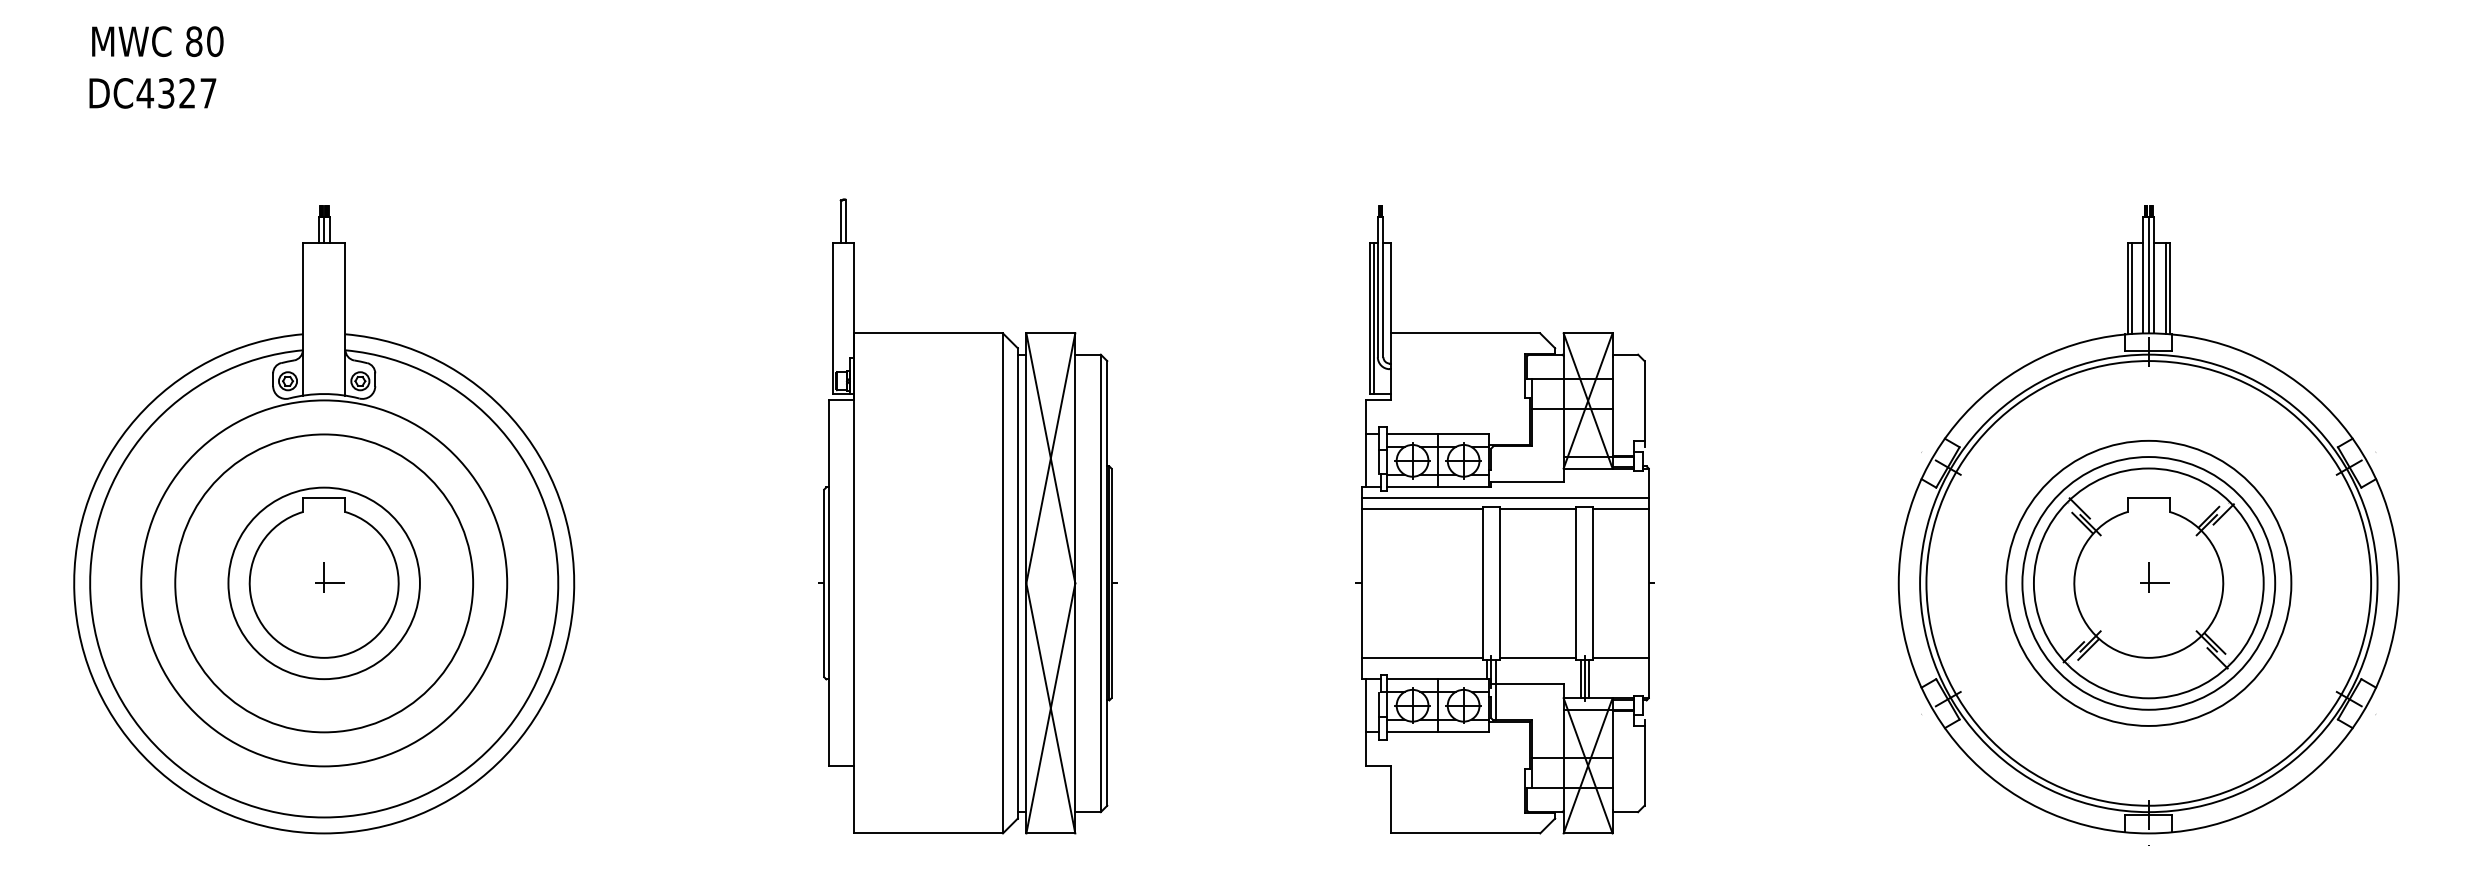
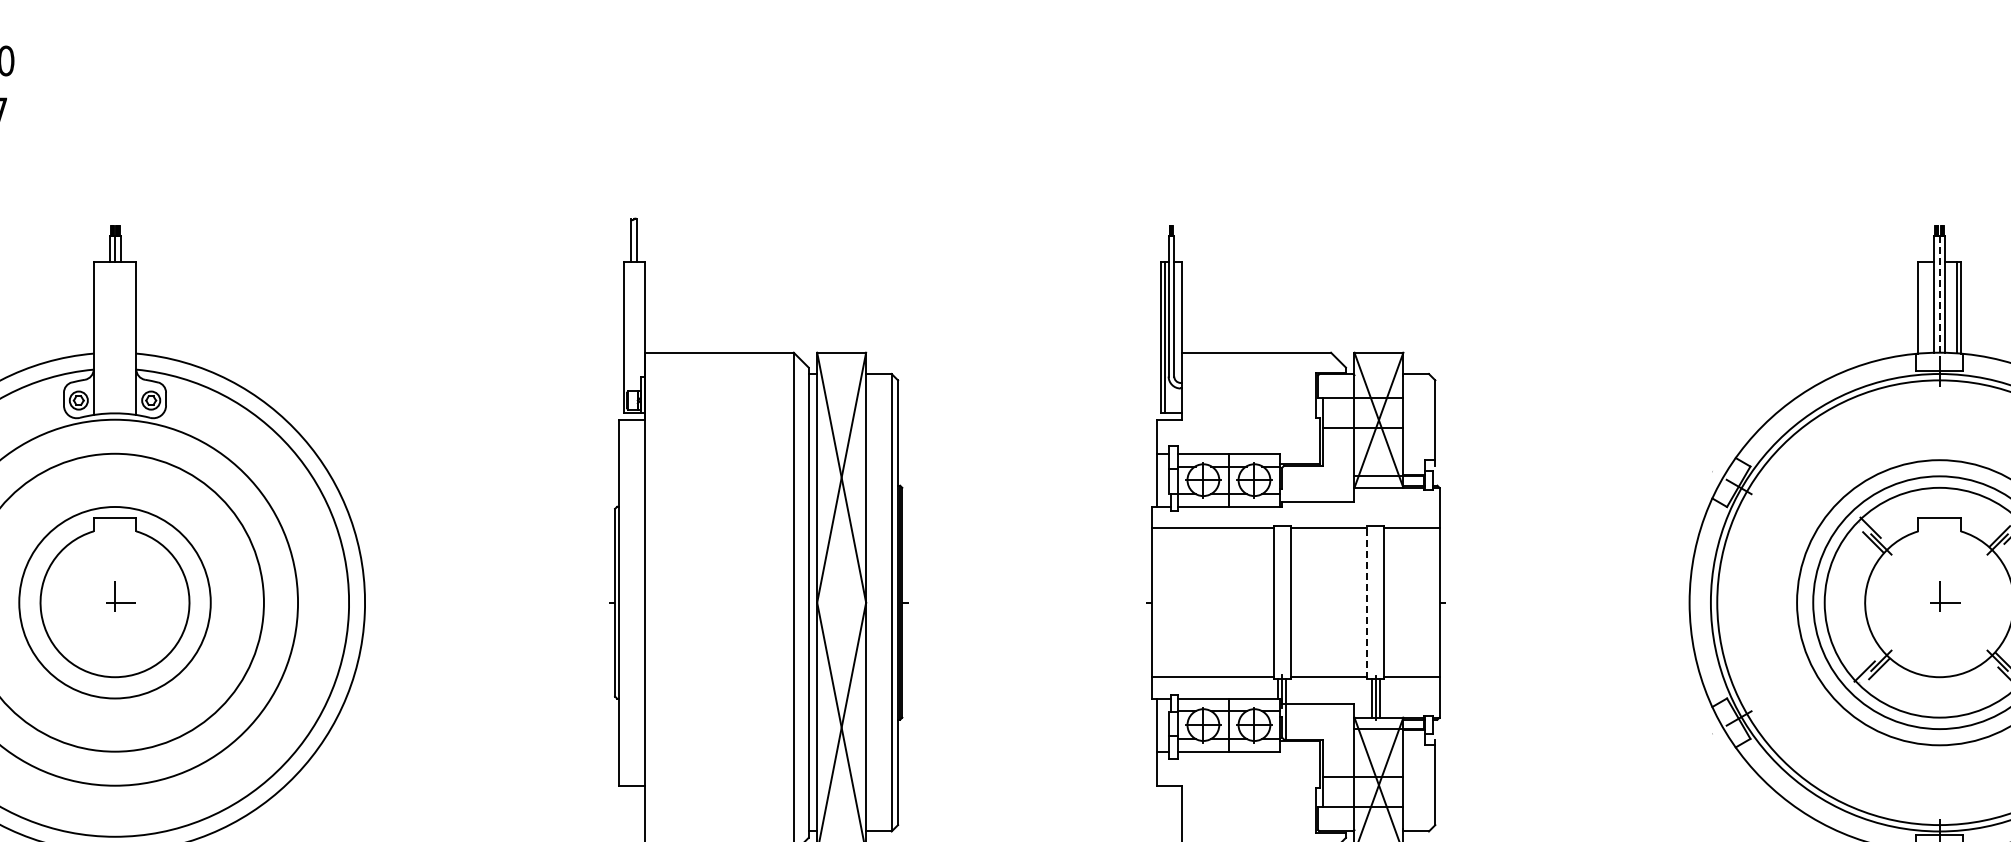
line: (2148, 274) -> (1939, 293), solid -> dashed
line: (2131, 288) -> (1922, 307), removed
line: (1504, 498) -> (1295, 517), removed
line: (1576, 583) -> (1367, 602), solid -> dashed

